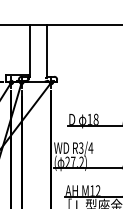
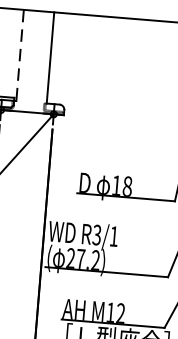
line: (29, 51) -> (19, 56), solid -> dashed
text: (90, 147) -> (113, 235), R3/4 -> R3/1

